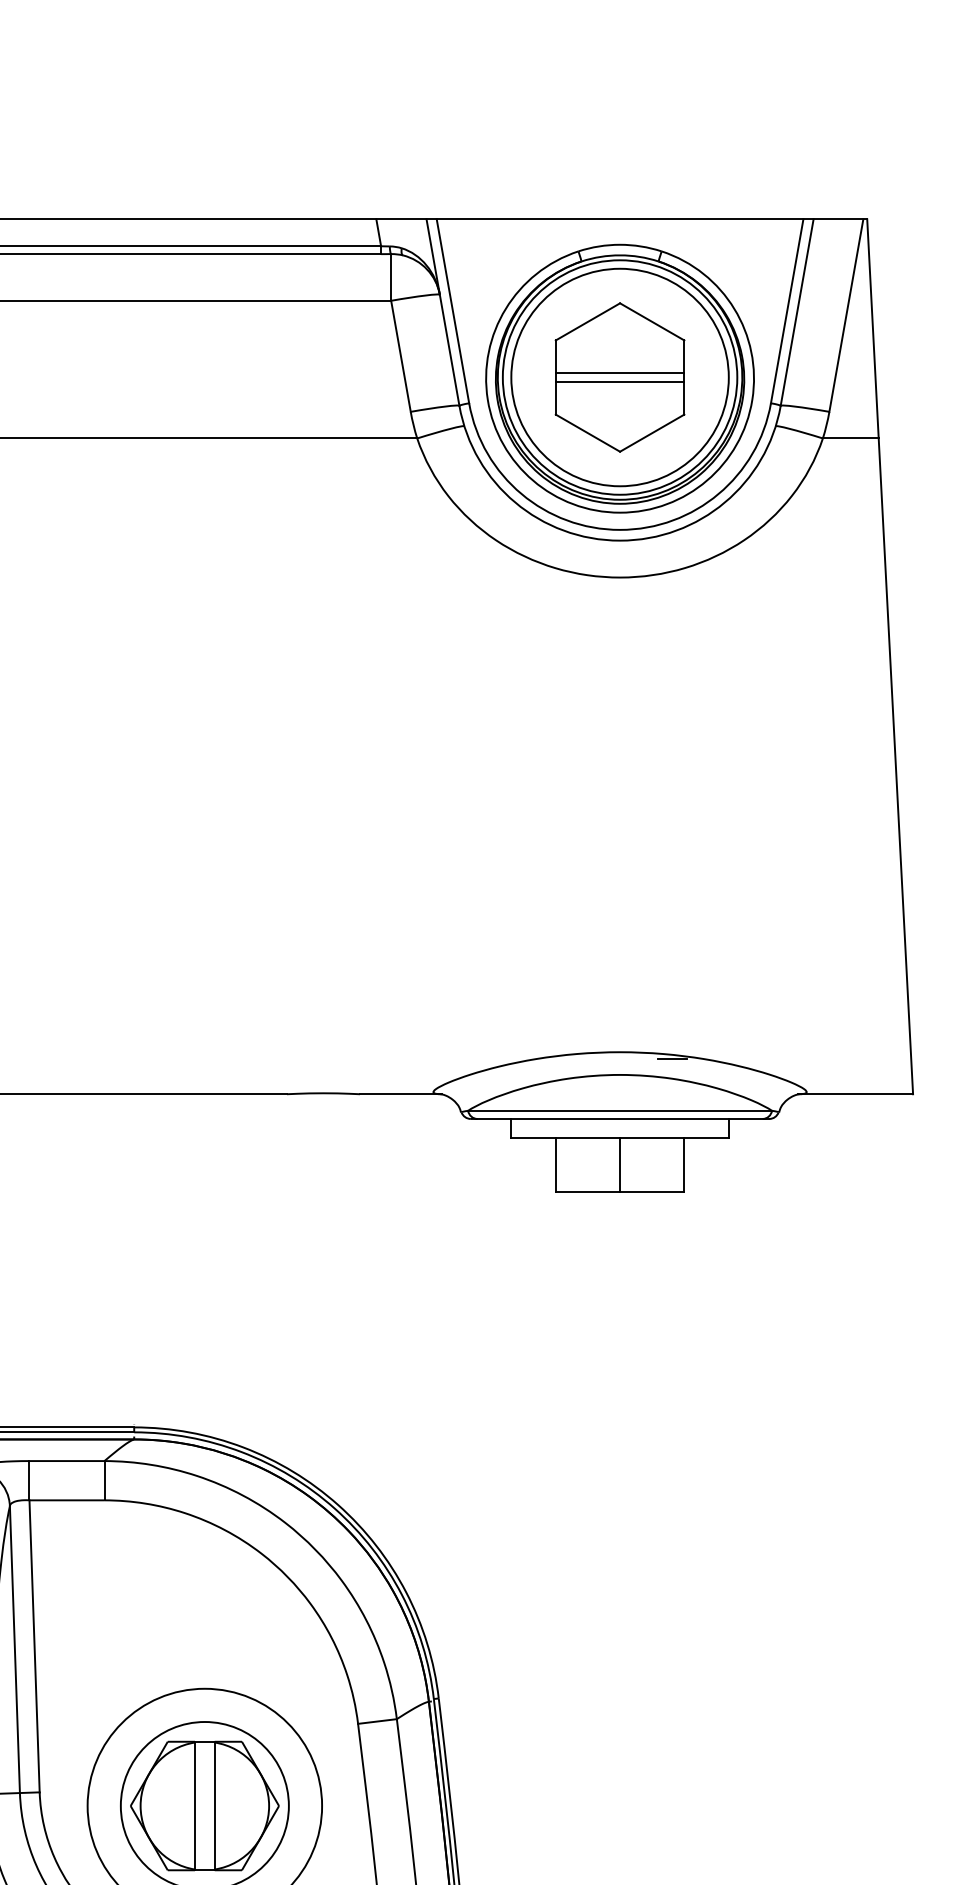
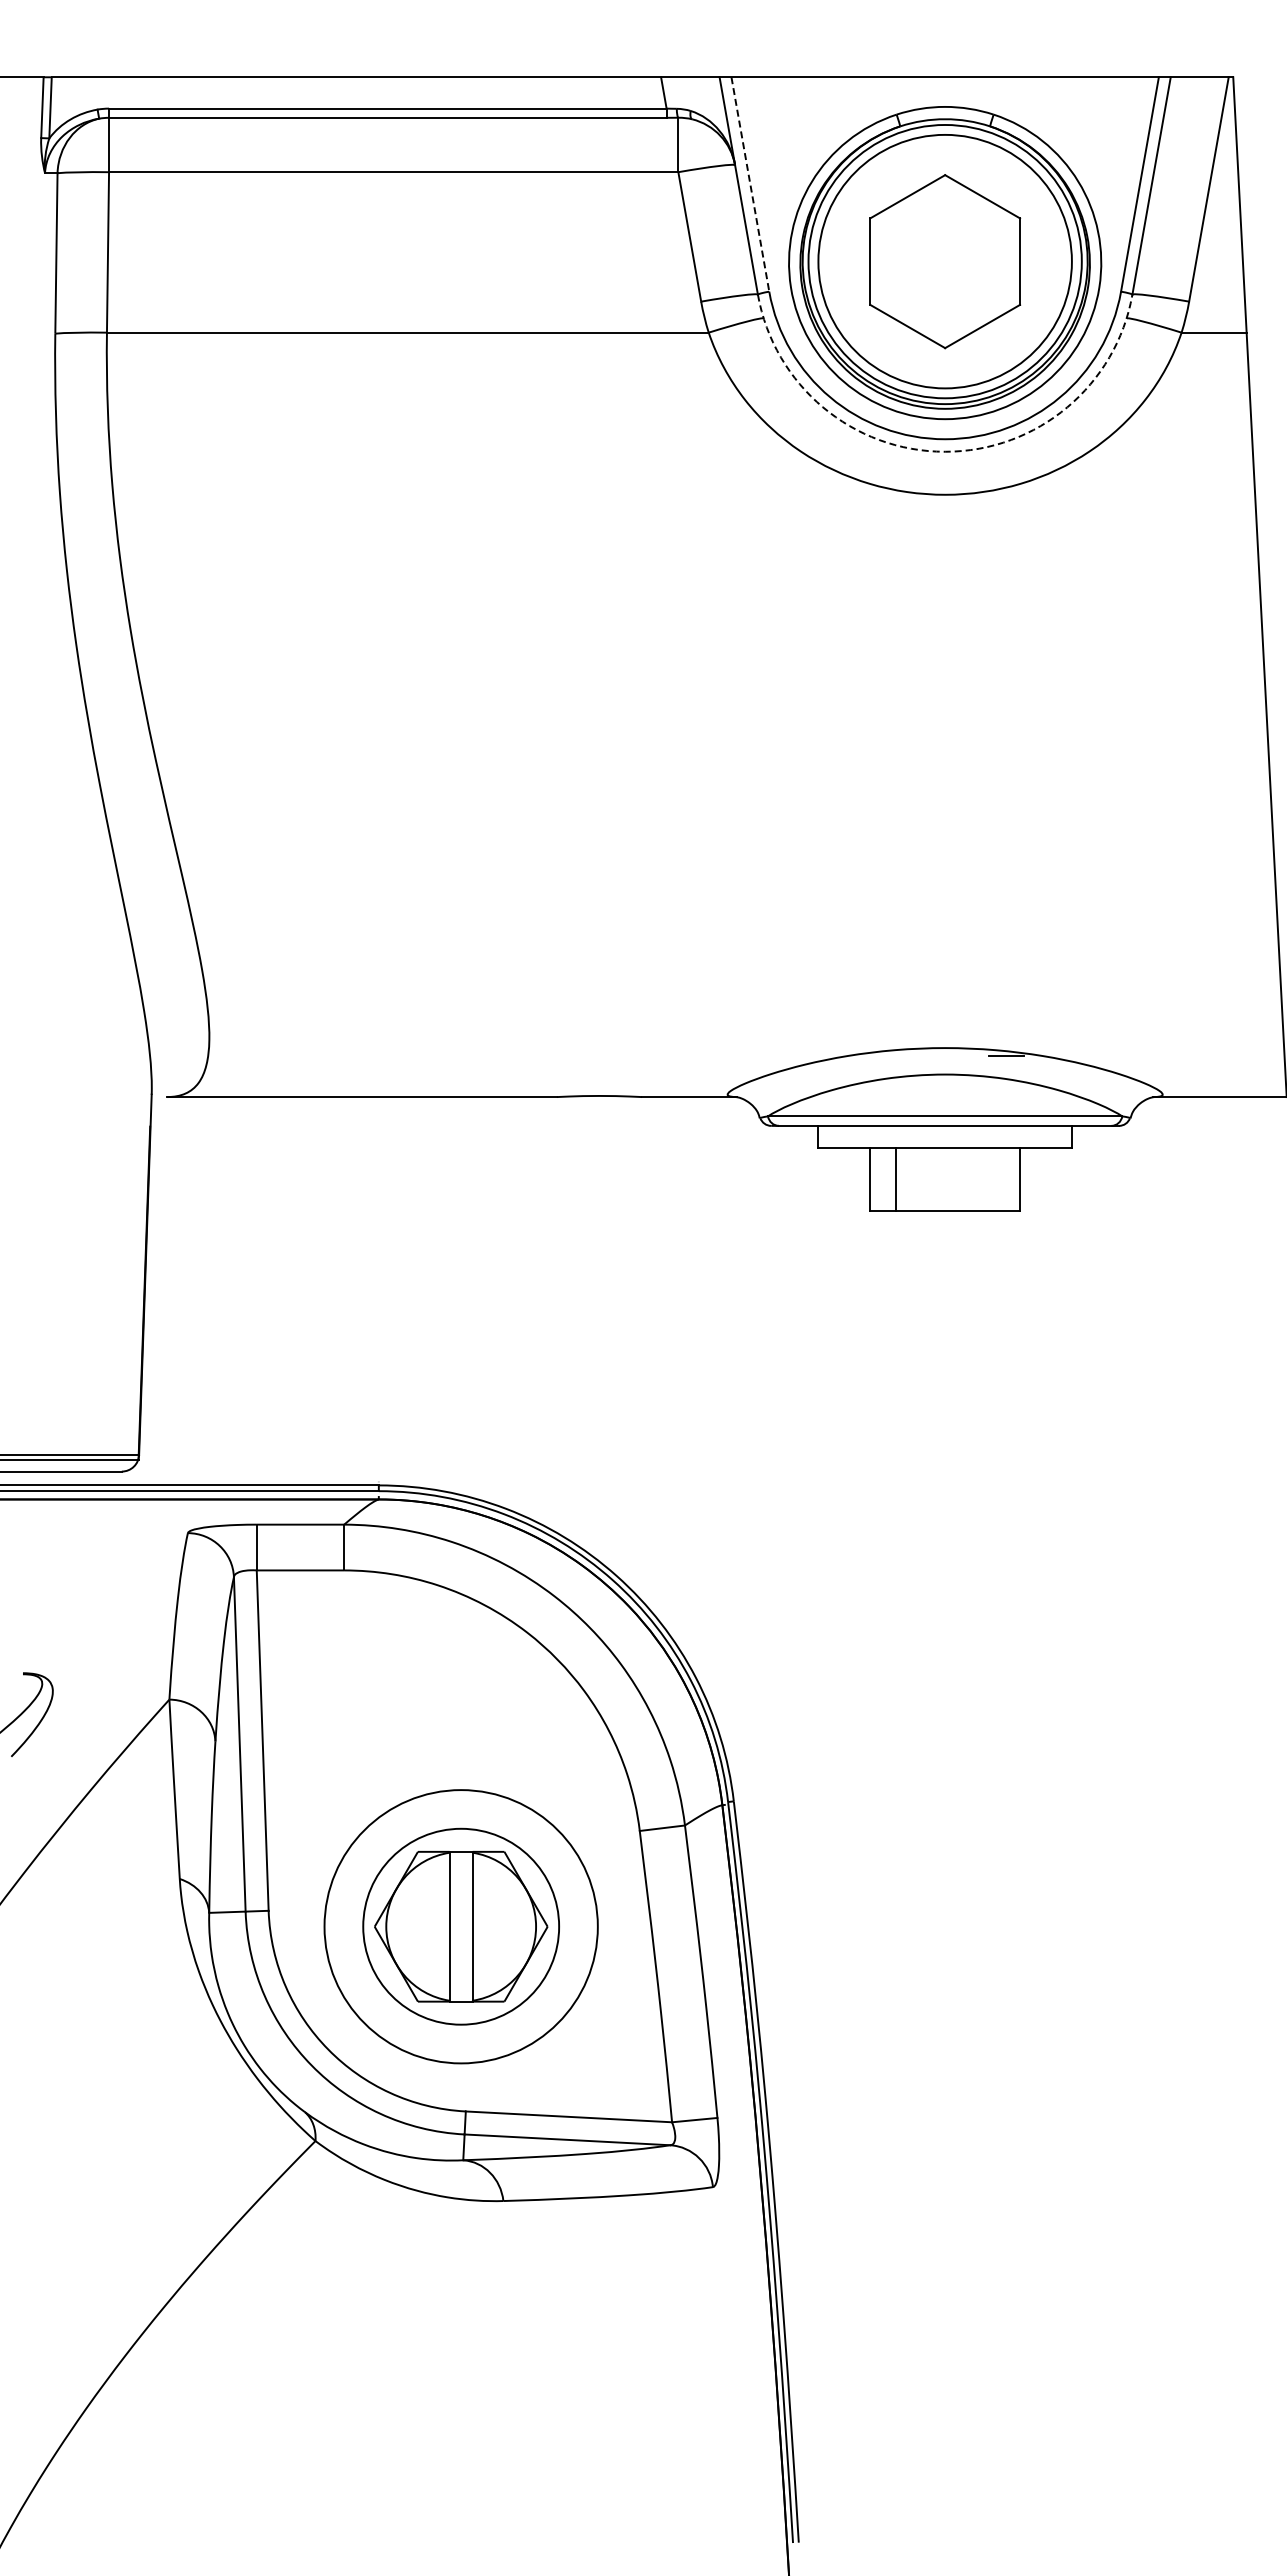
line: (453, 311) -> (750, 184), solid -> dashed
line: (620, 372) -> (945, 255), removed
line: (620, 382) -> (945, 267), removed
arc: (620, 540) -> (945, 451), solid -> dashed
line: (620, 1164) -> (896, 1179), moved

